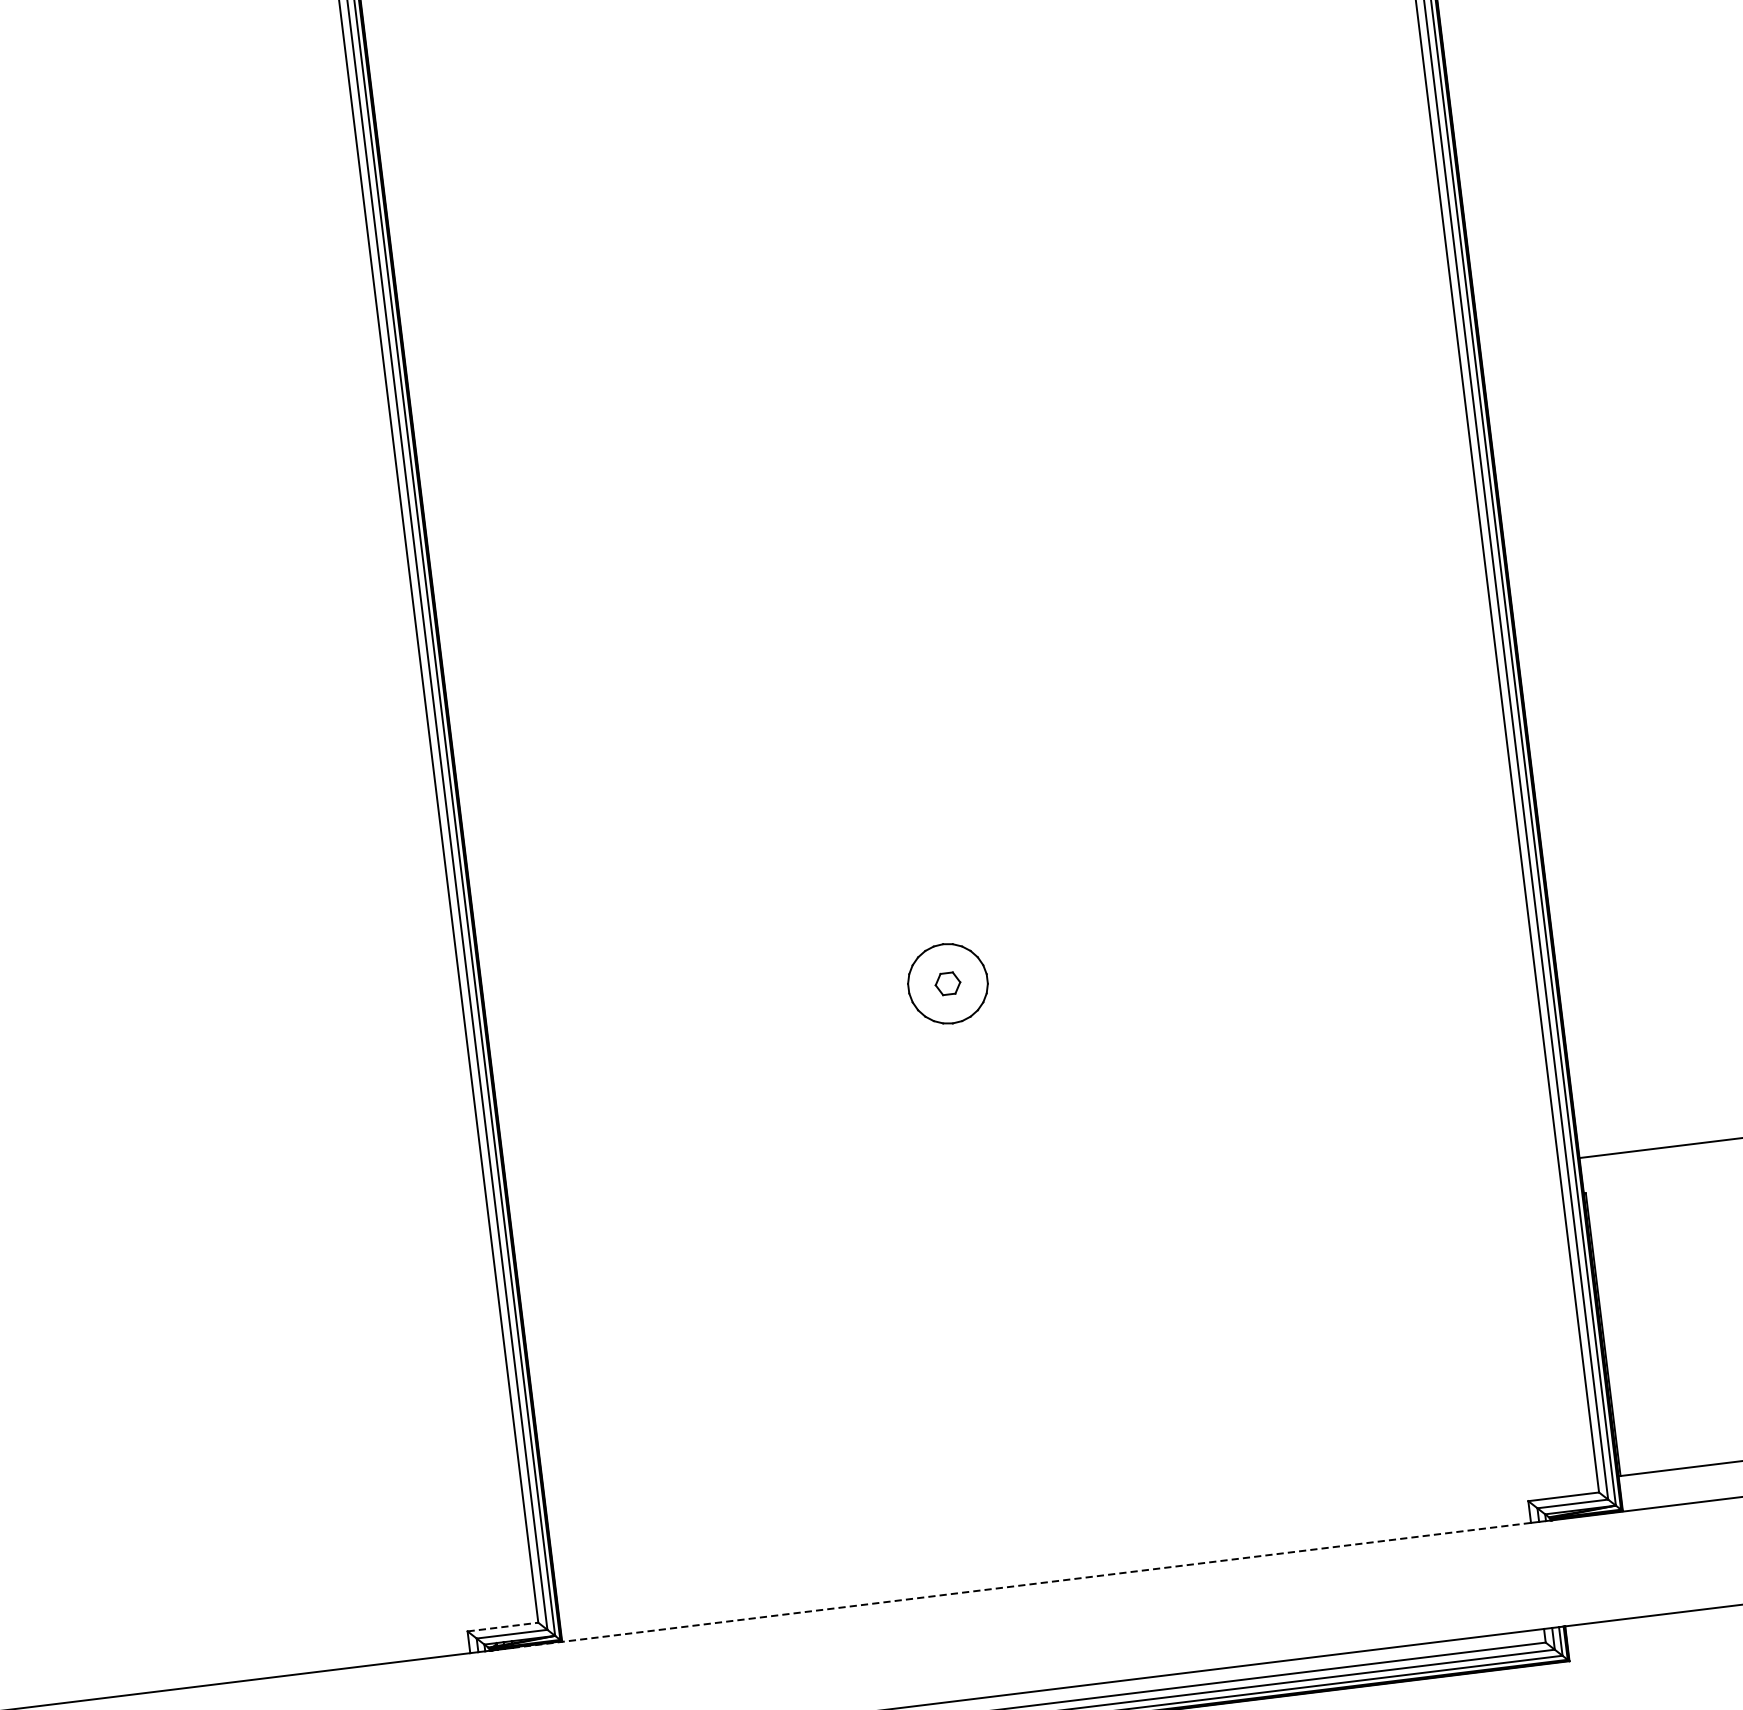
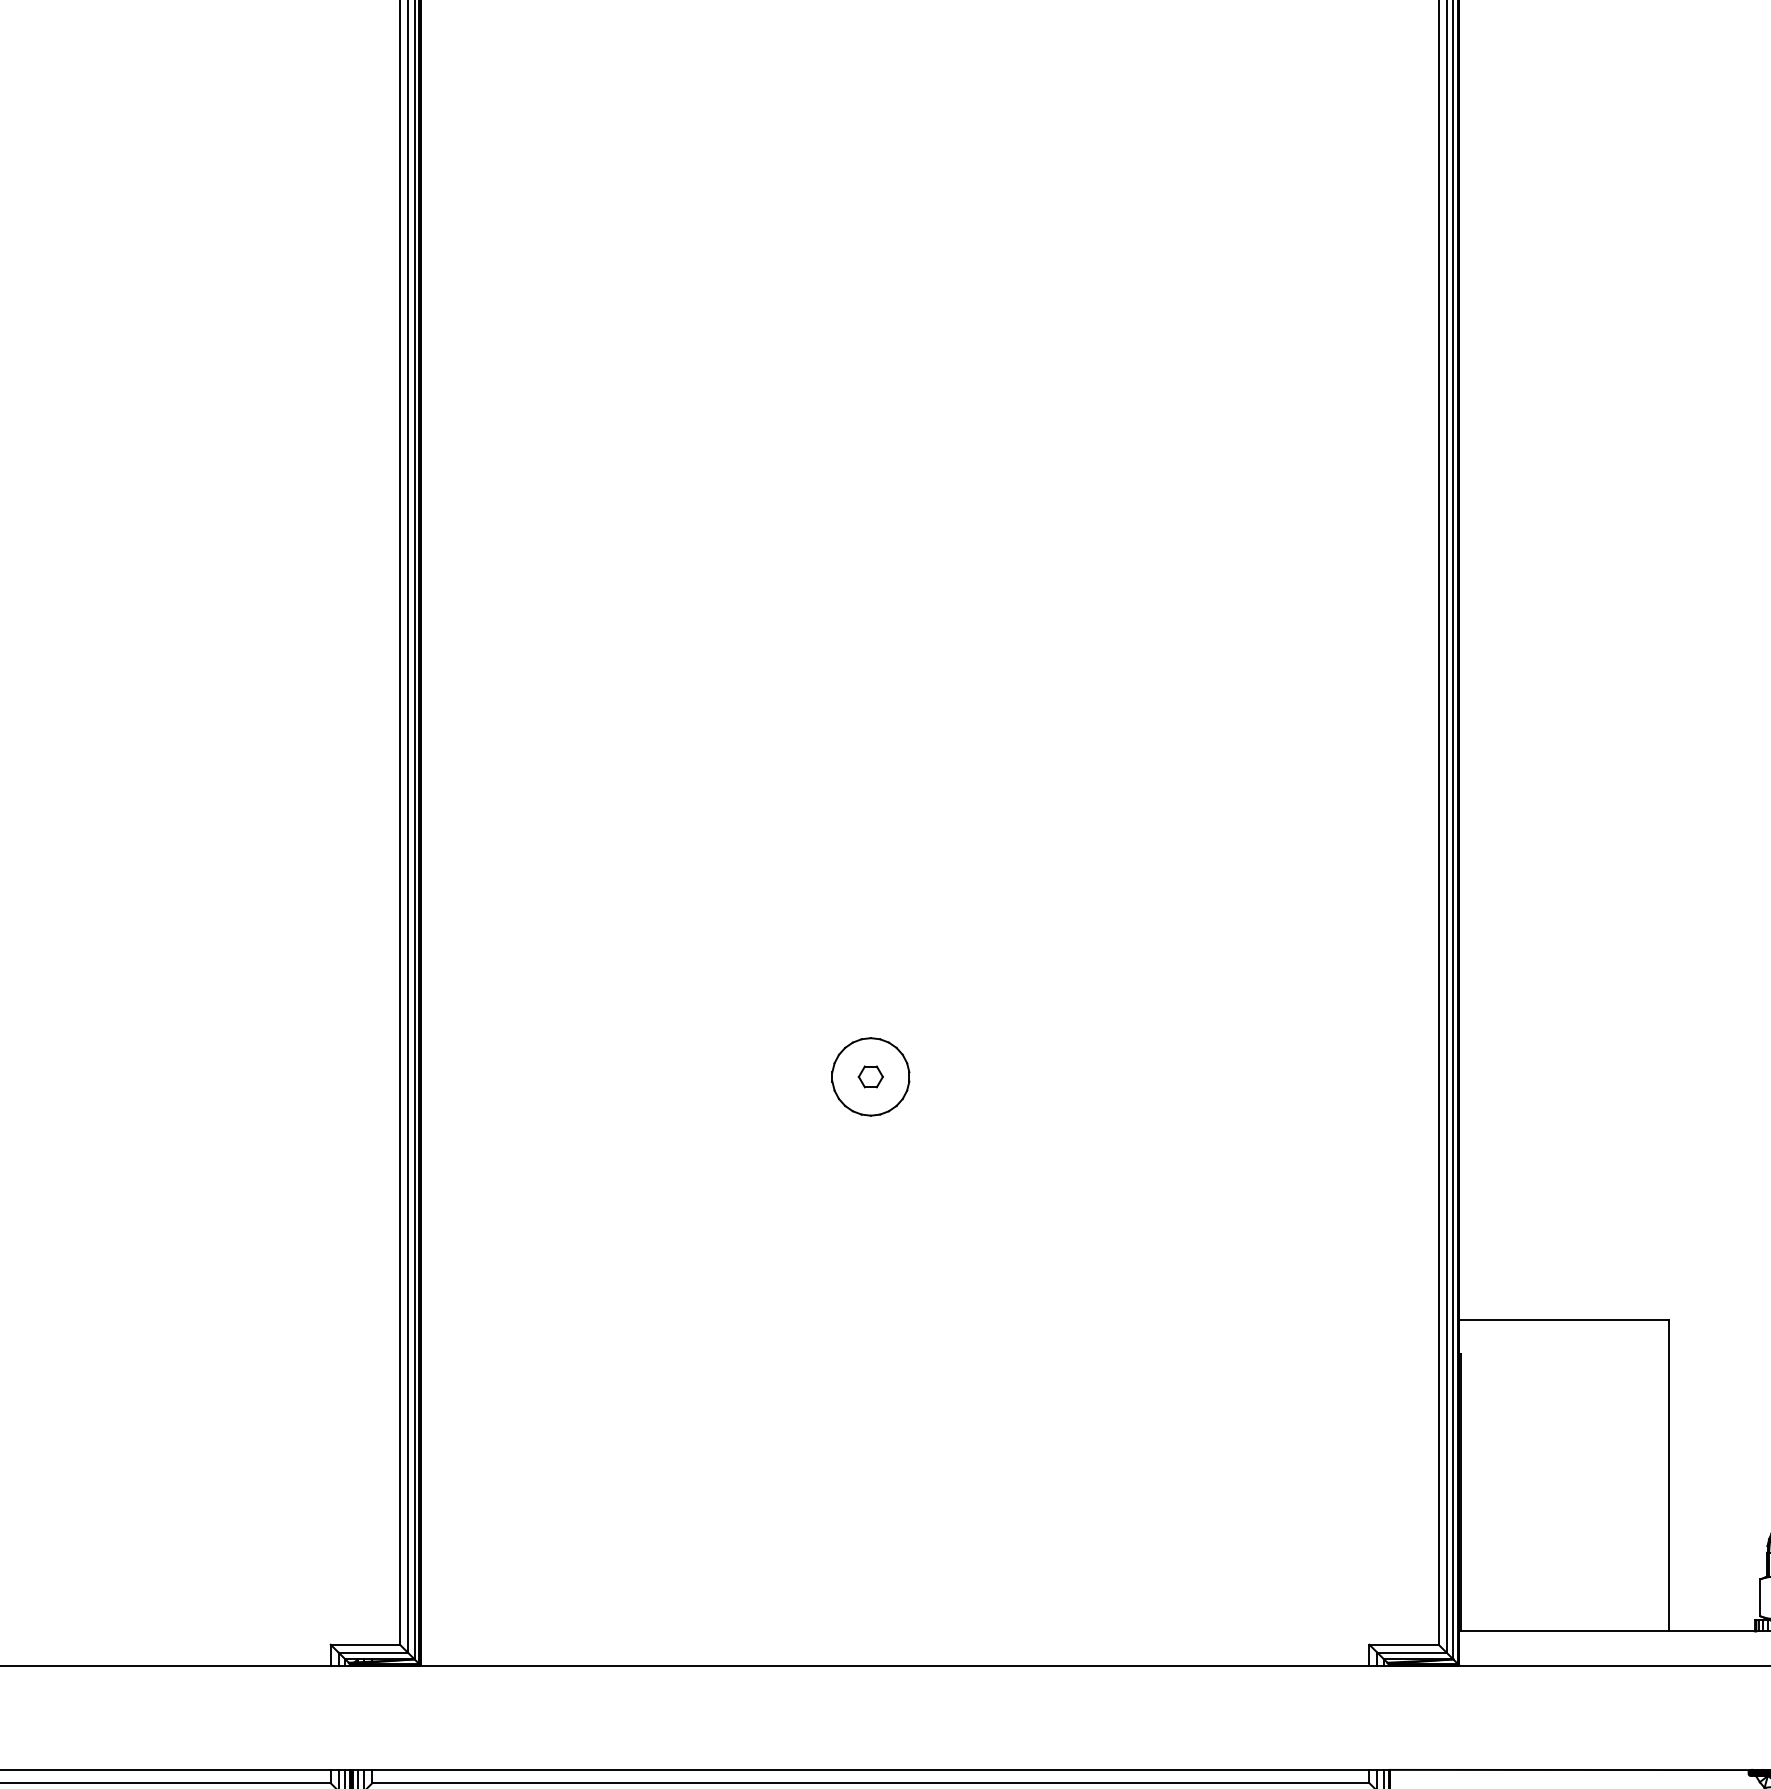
line: (1021, 1585) -> (870, 1666), dashed -> solid
line: (503, 1626) -> (365, 1644), dashed -> solid

